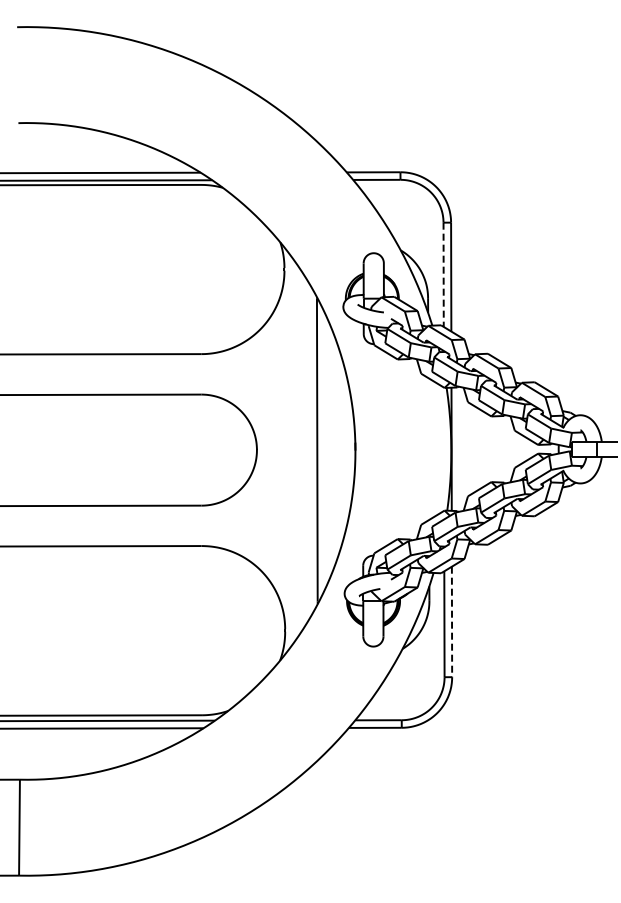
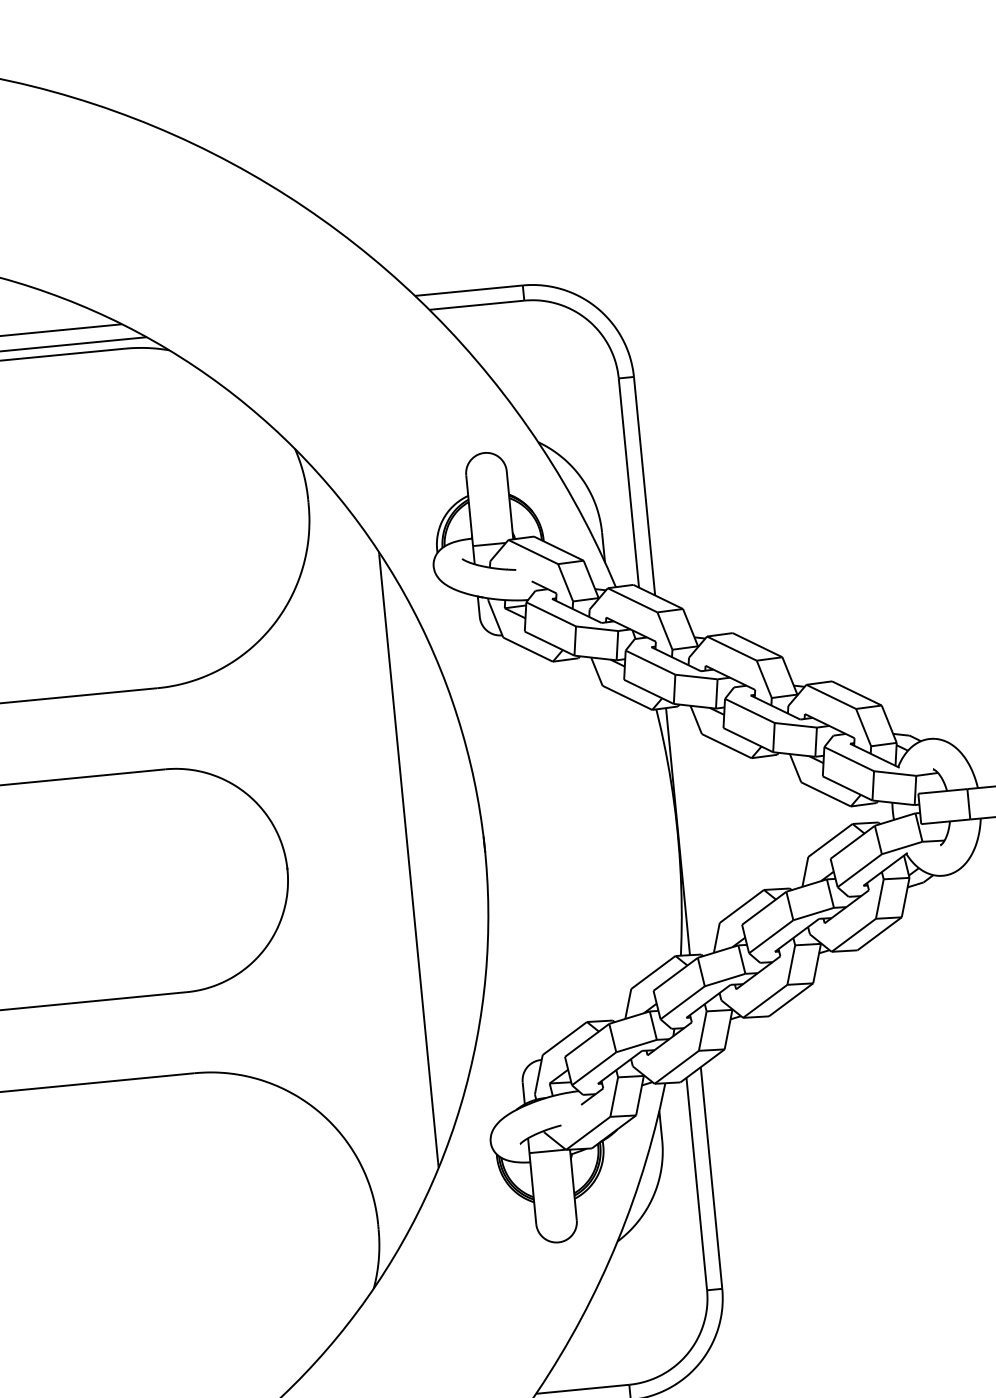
line: (443, 275) -> (628, 484), dashed -> solid
line: (452, 622) -> (712, 1179), dashed -> solid

